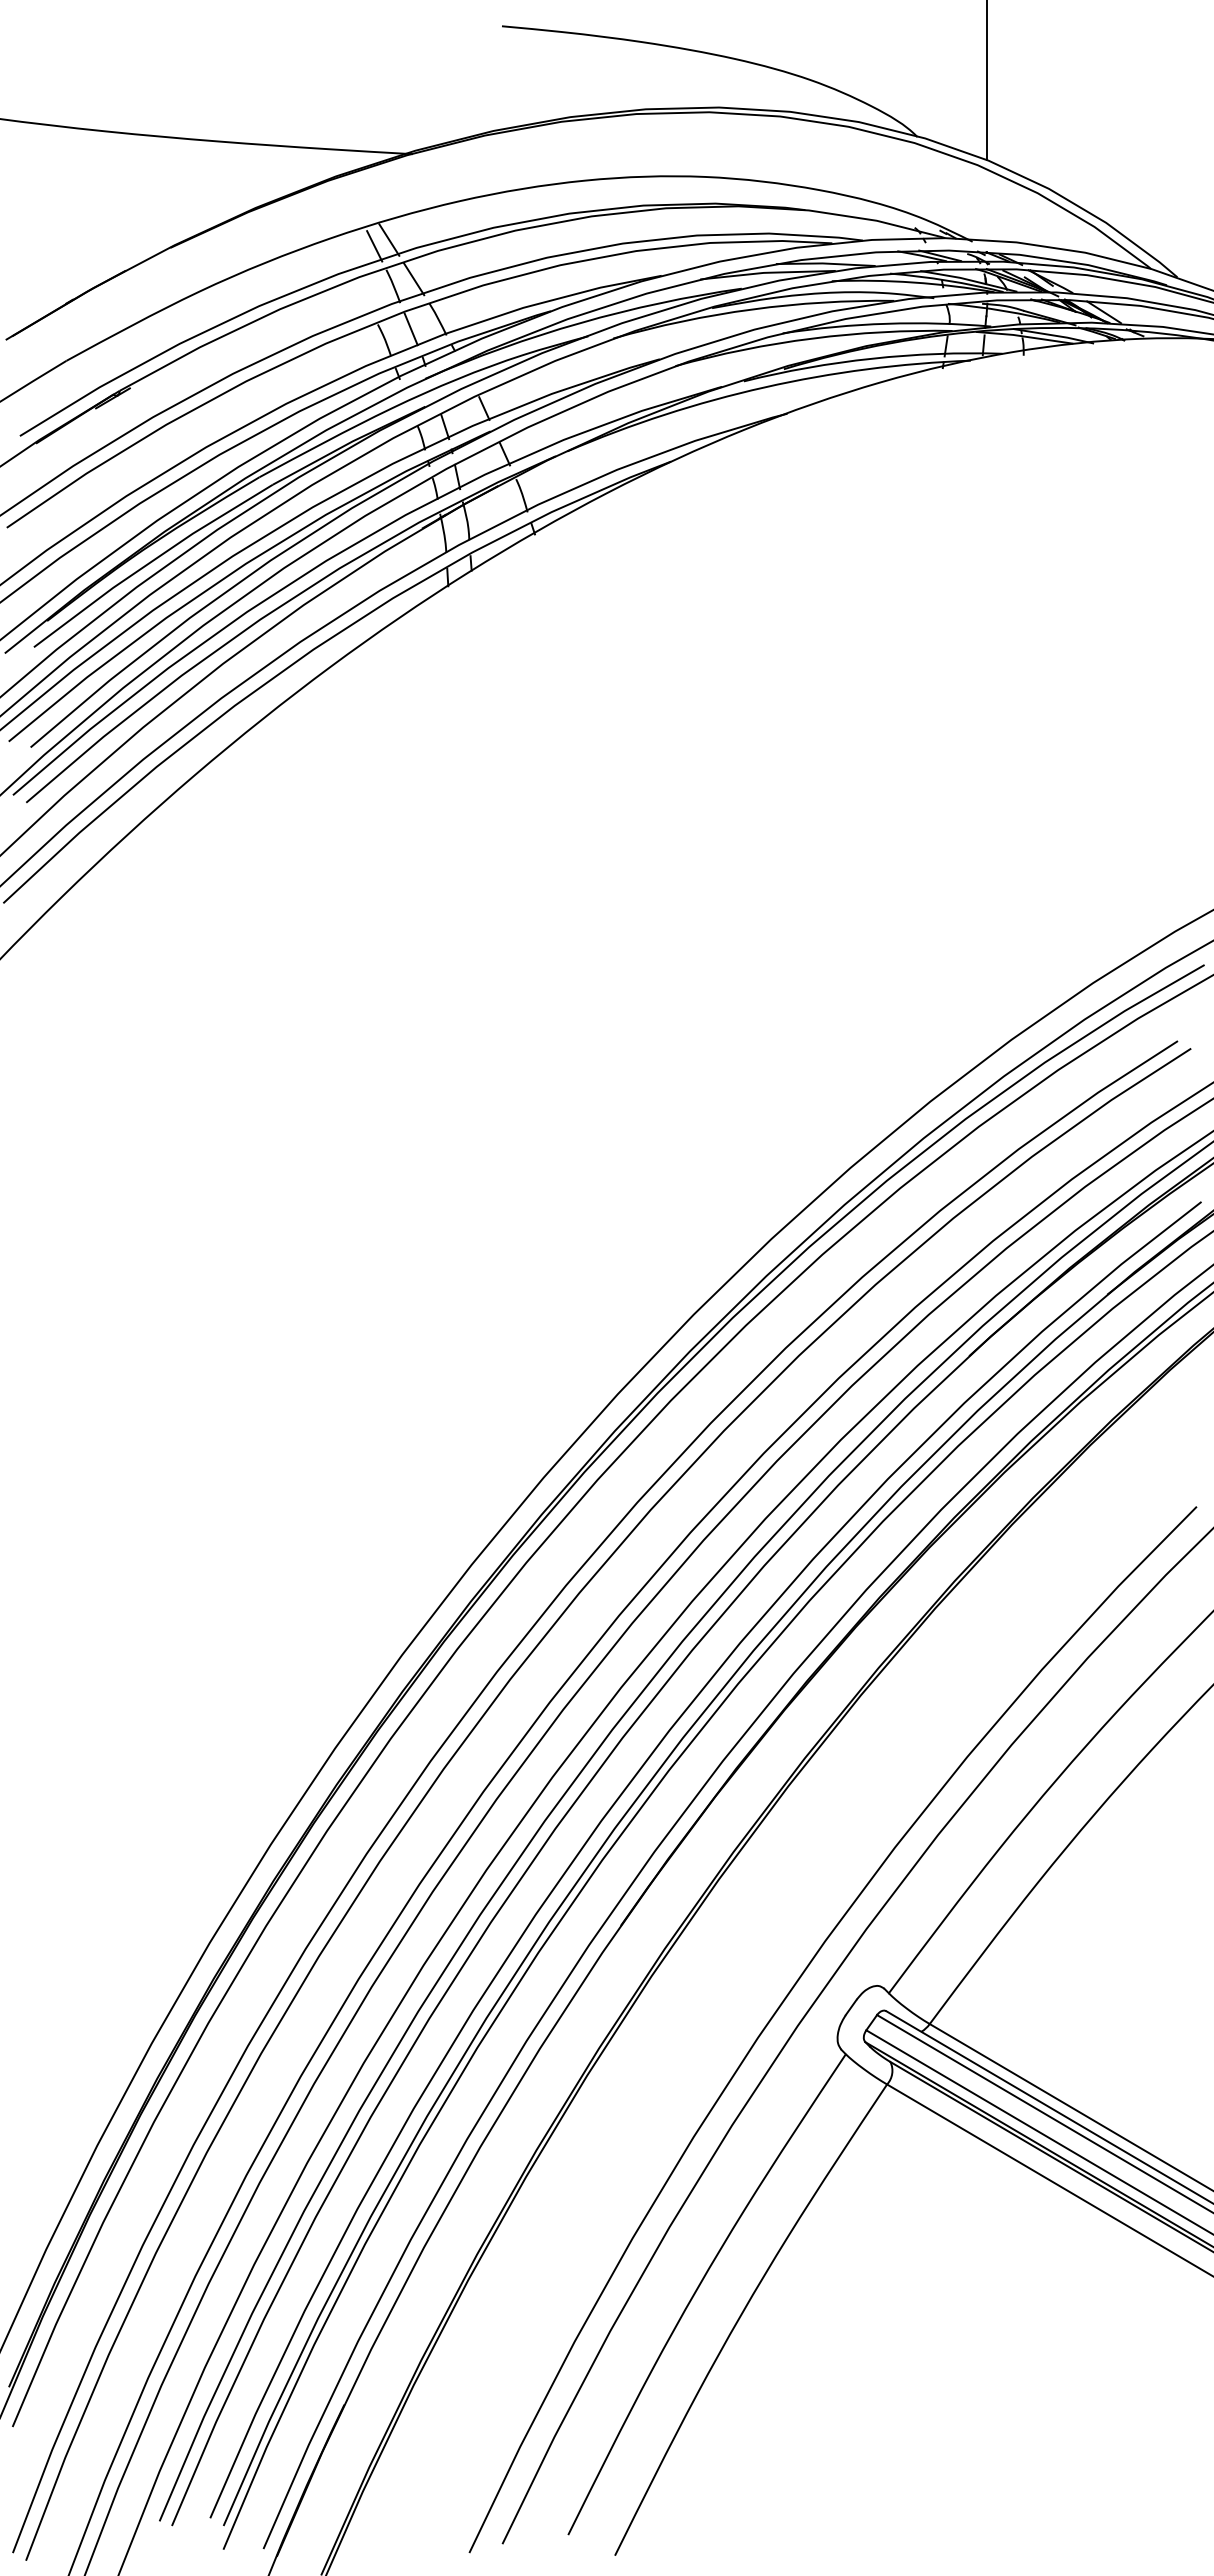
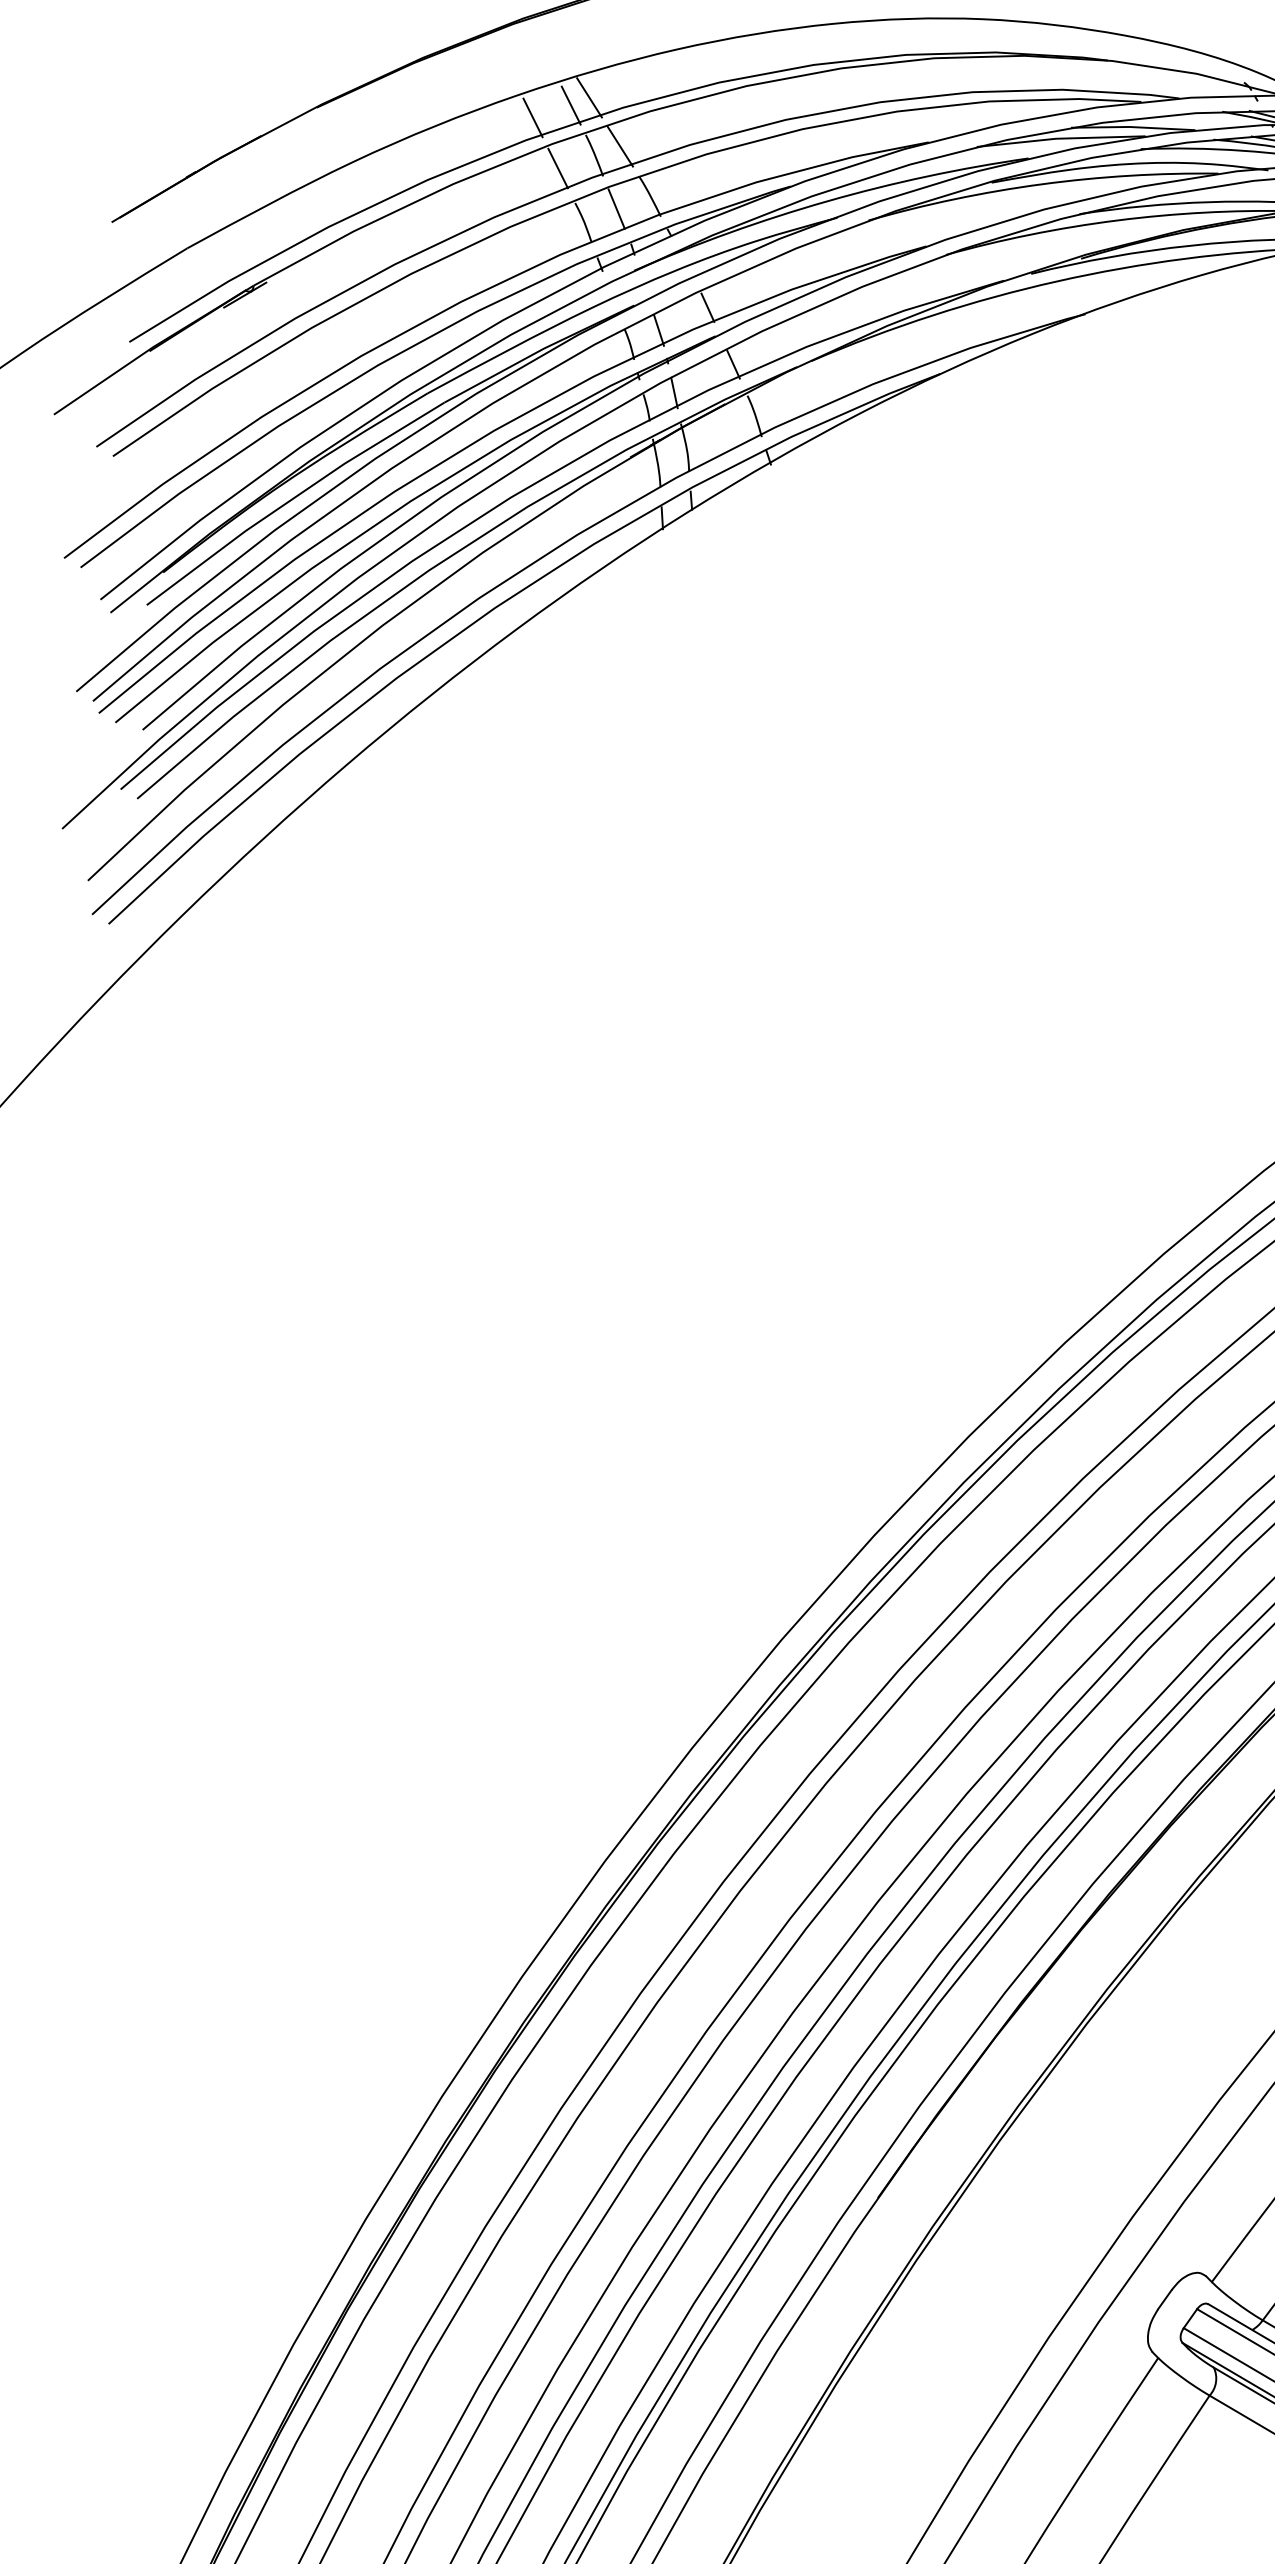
line: (343, 255) -> (532, 117), added
line: (364, 296) -> (558, 168), added

